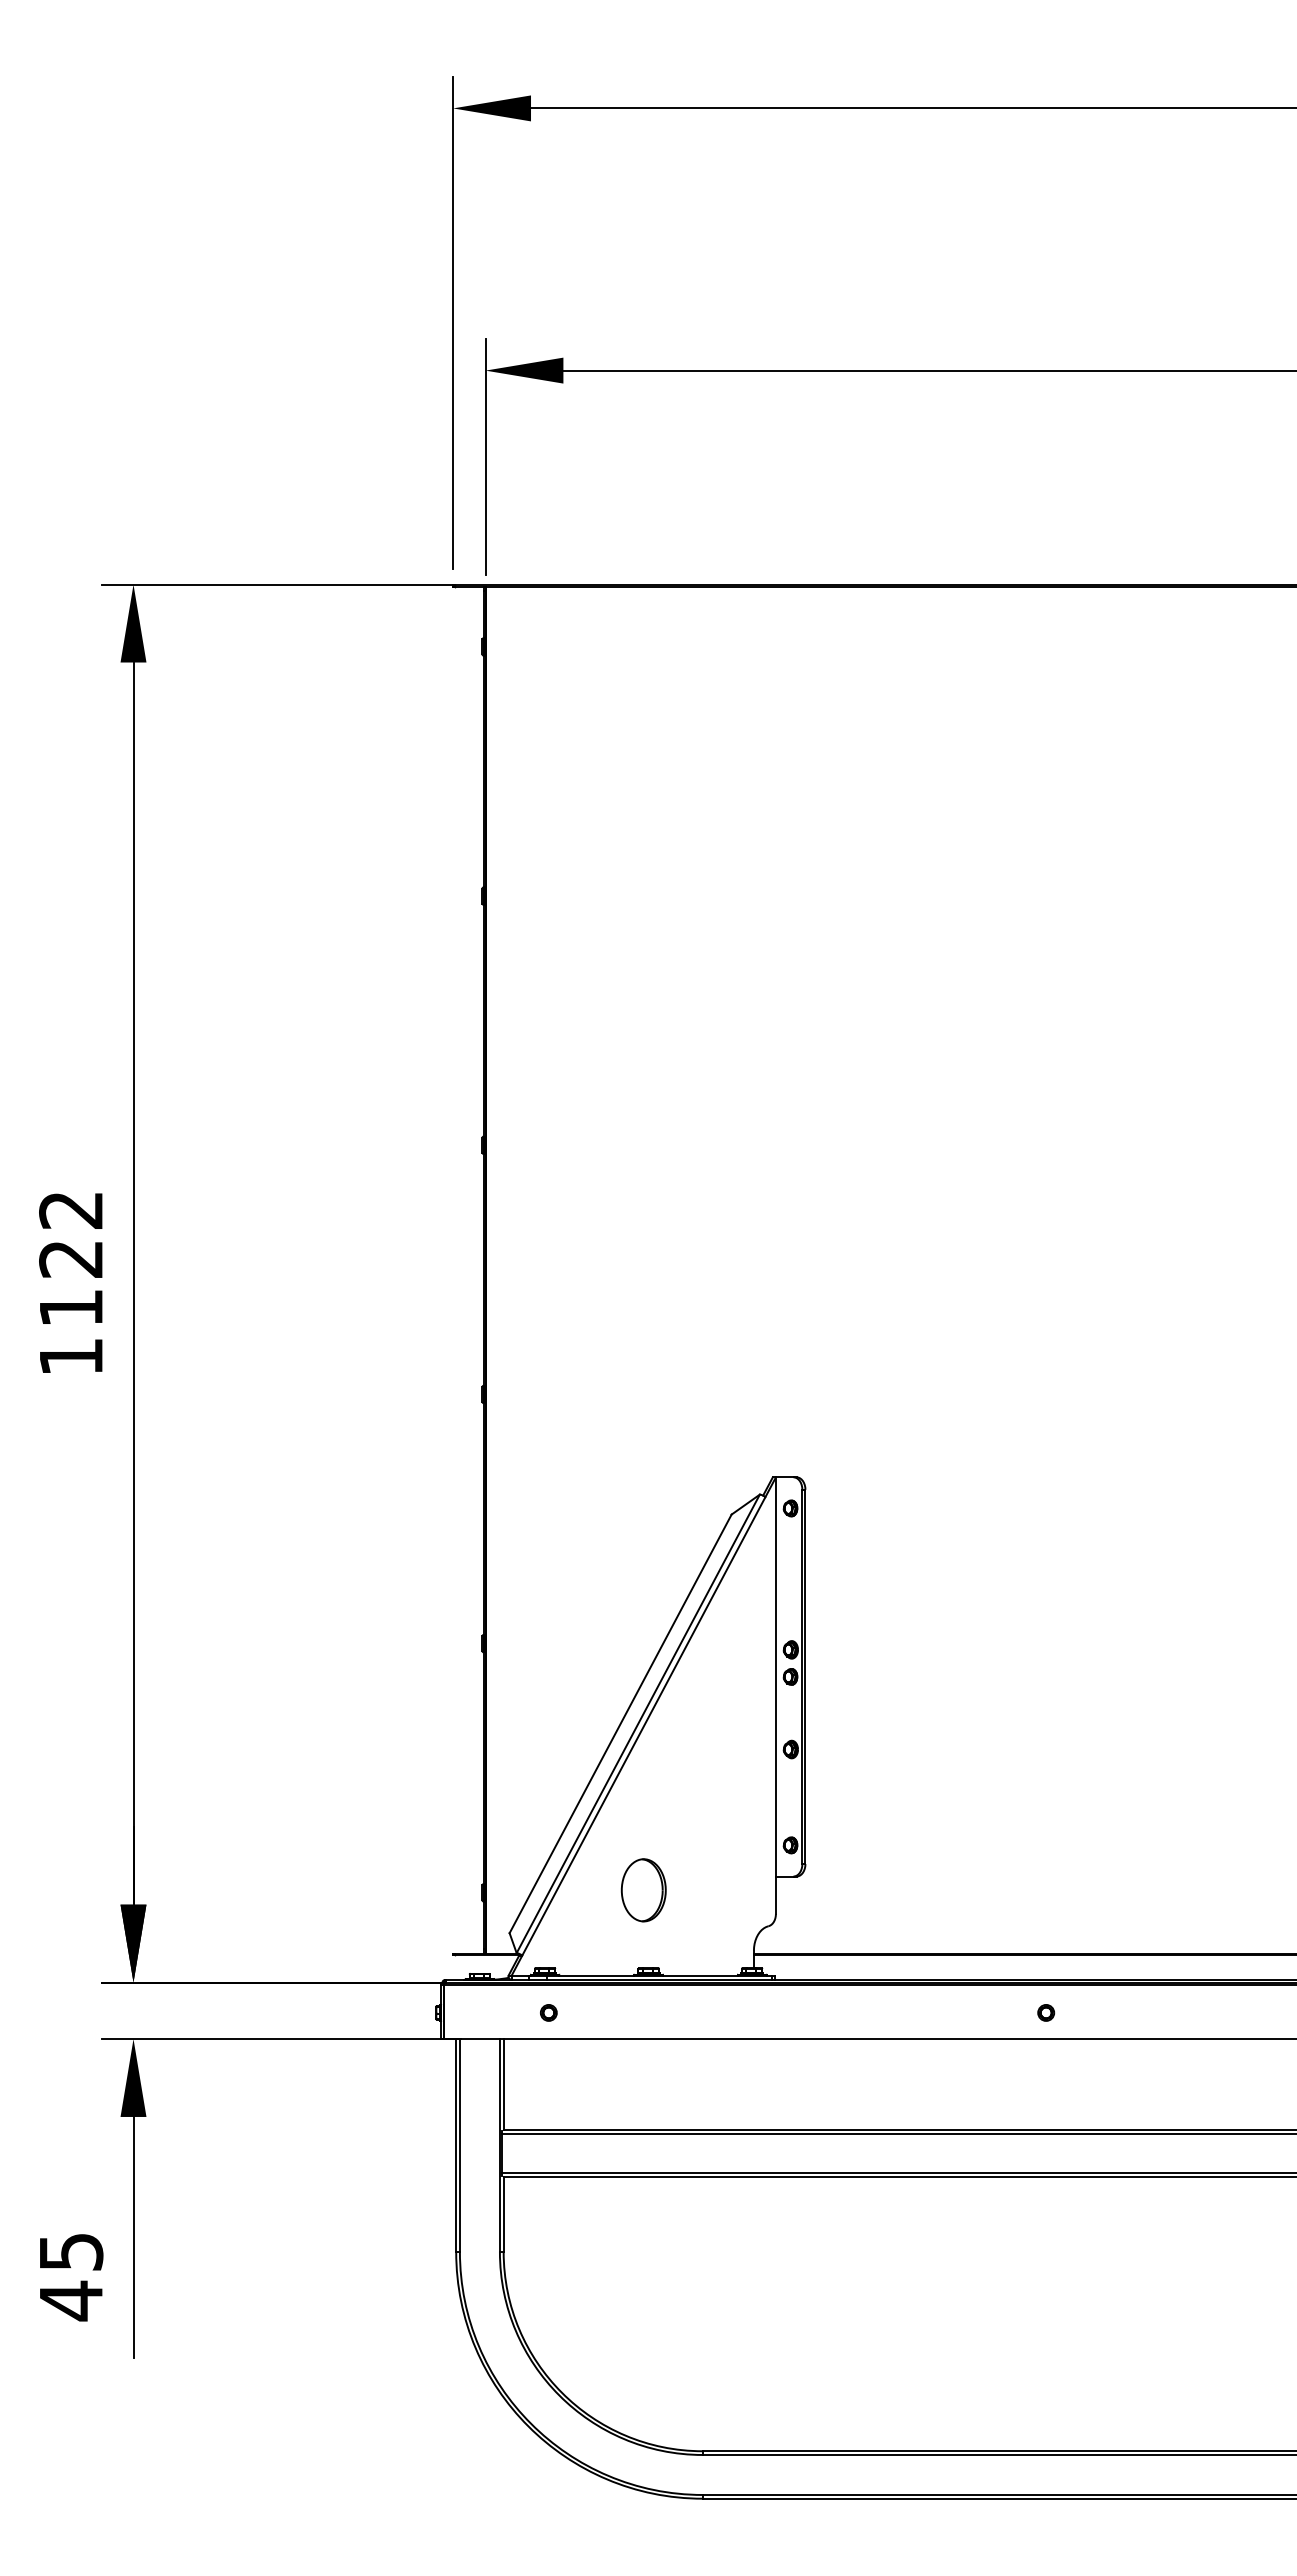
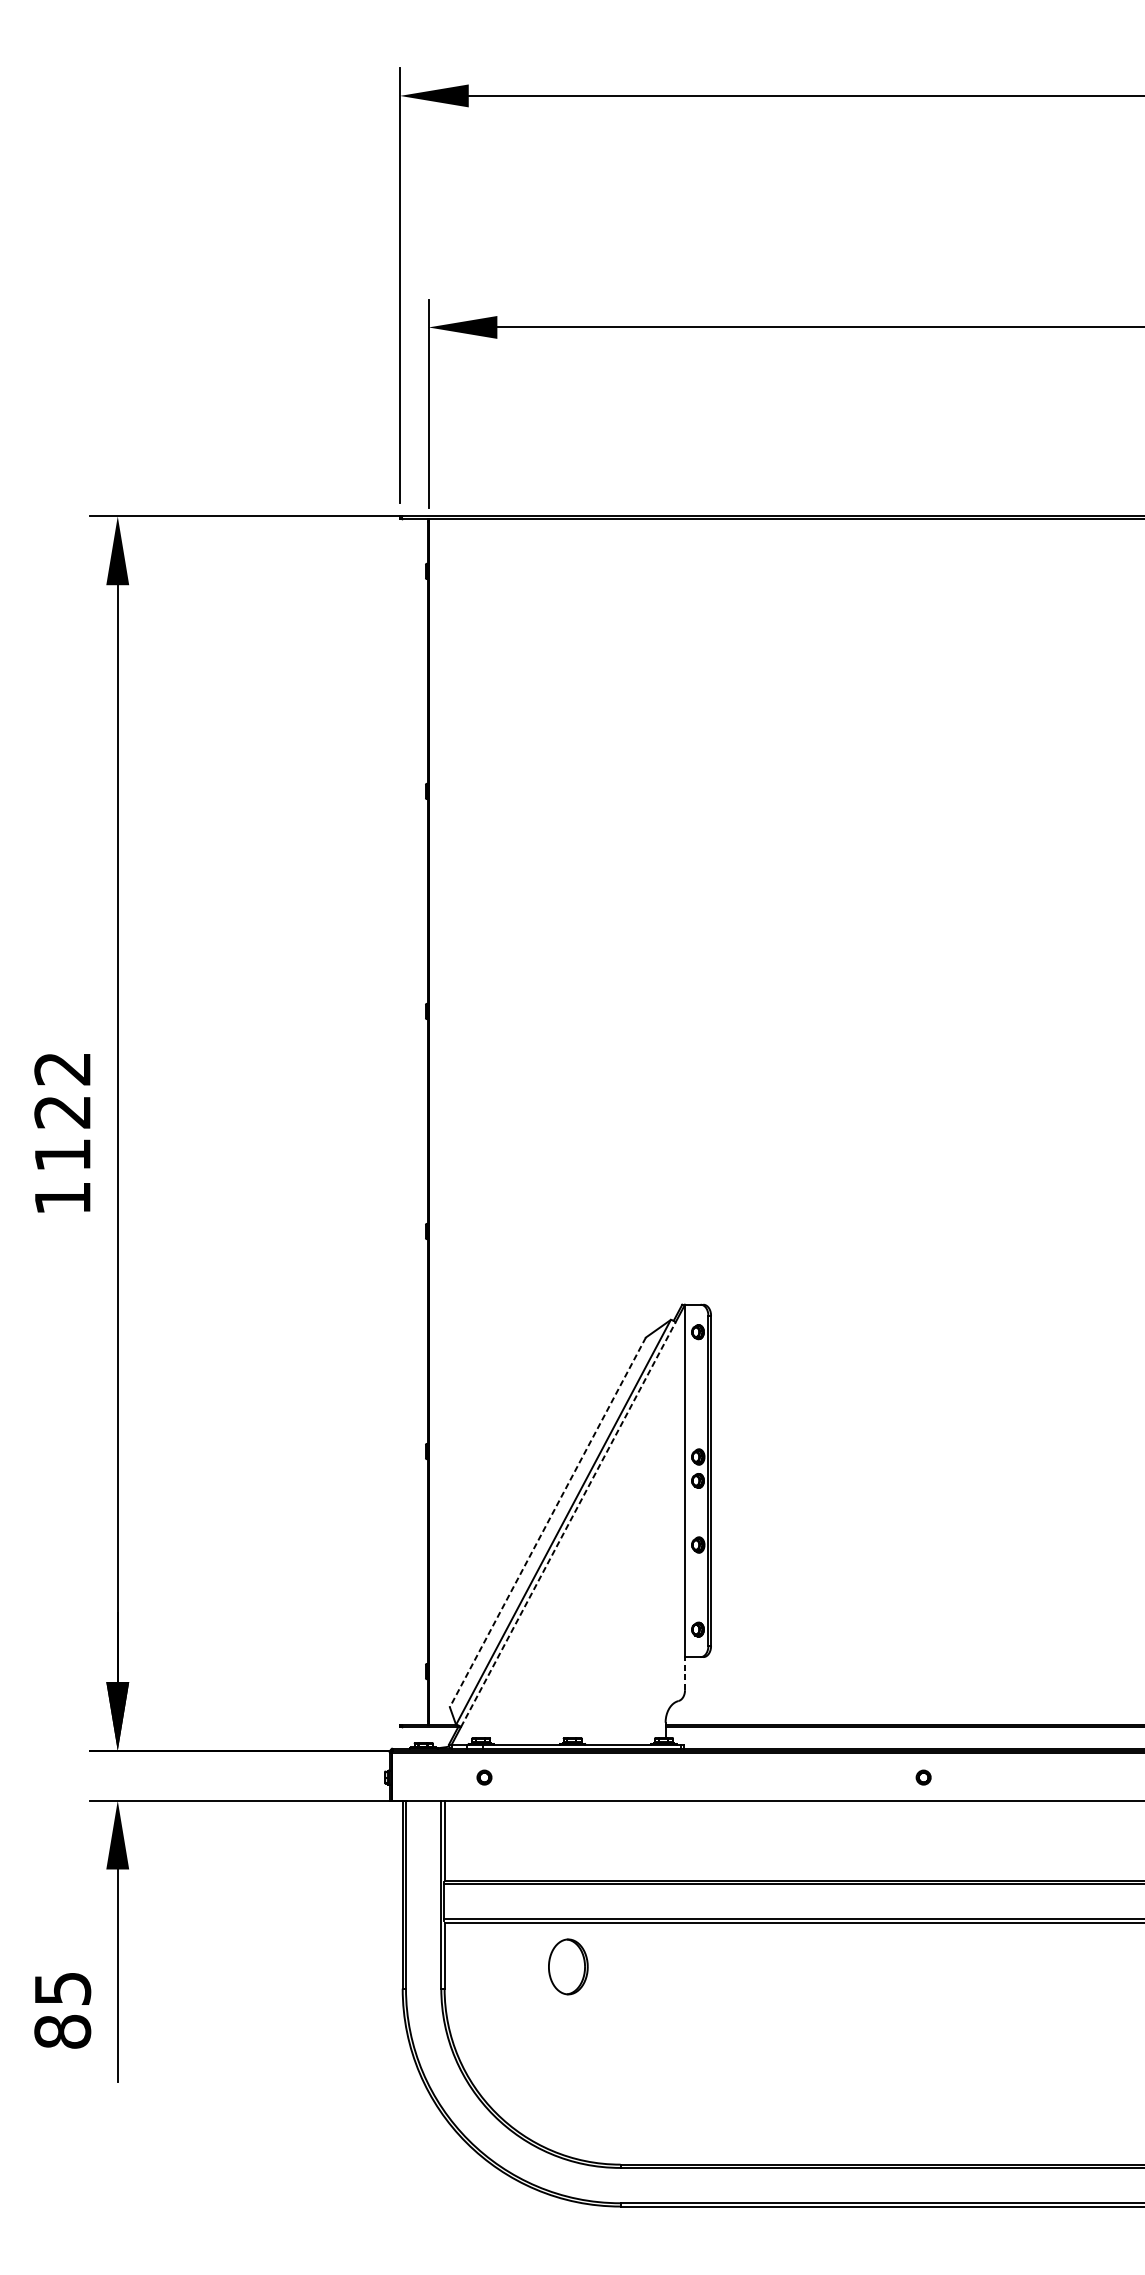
line: (620, 1723) -> (547, 1522), solid -> dashed
line: (644, 1726) -> (568, 1524), solid -> dashed
part: (643, 1890) -> (568, 1967), moved
line: (775, 1895) -> (684, 1673), solid -> dashed
text: (71, 2300) -> (63, 2031), 45 -> 85

